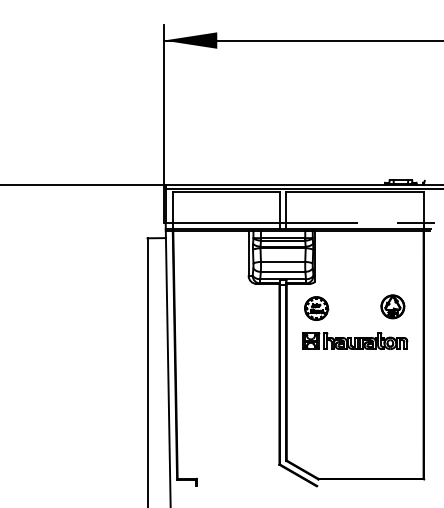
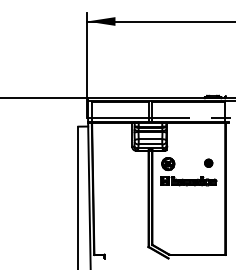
part: (392, 307) -> (208, 163), size x0.6

